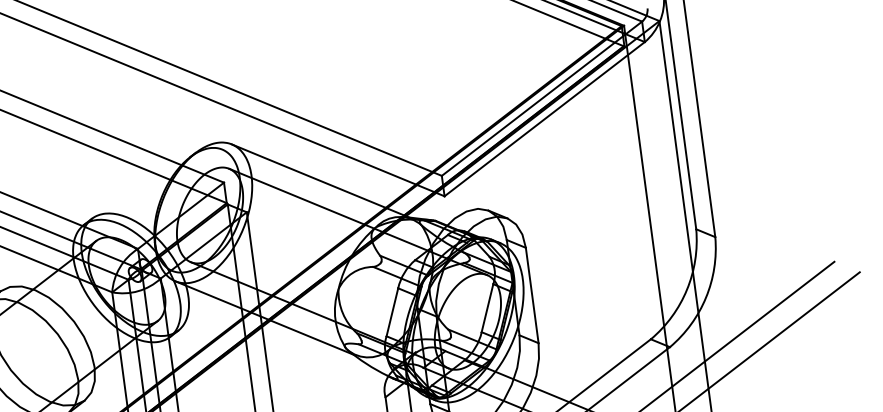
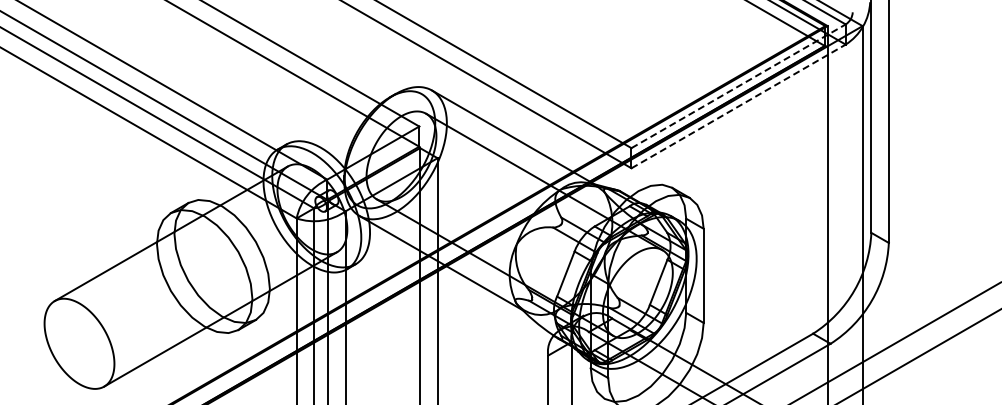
line: (541, 99) -> (738, 86), solid -> dashed
line: (544, 119) -> (738, 106), solid -> dashed

